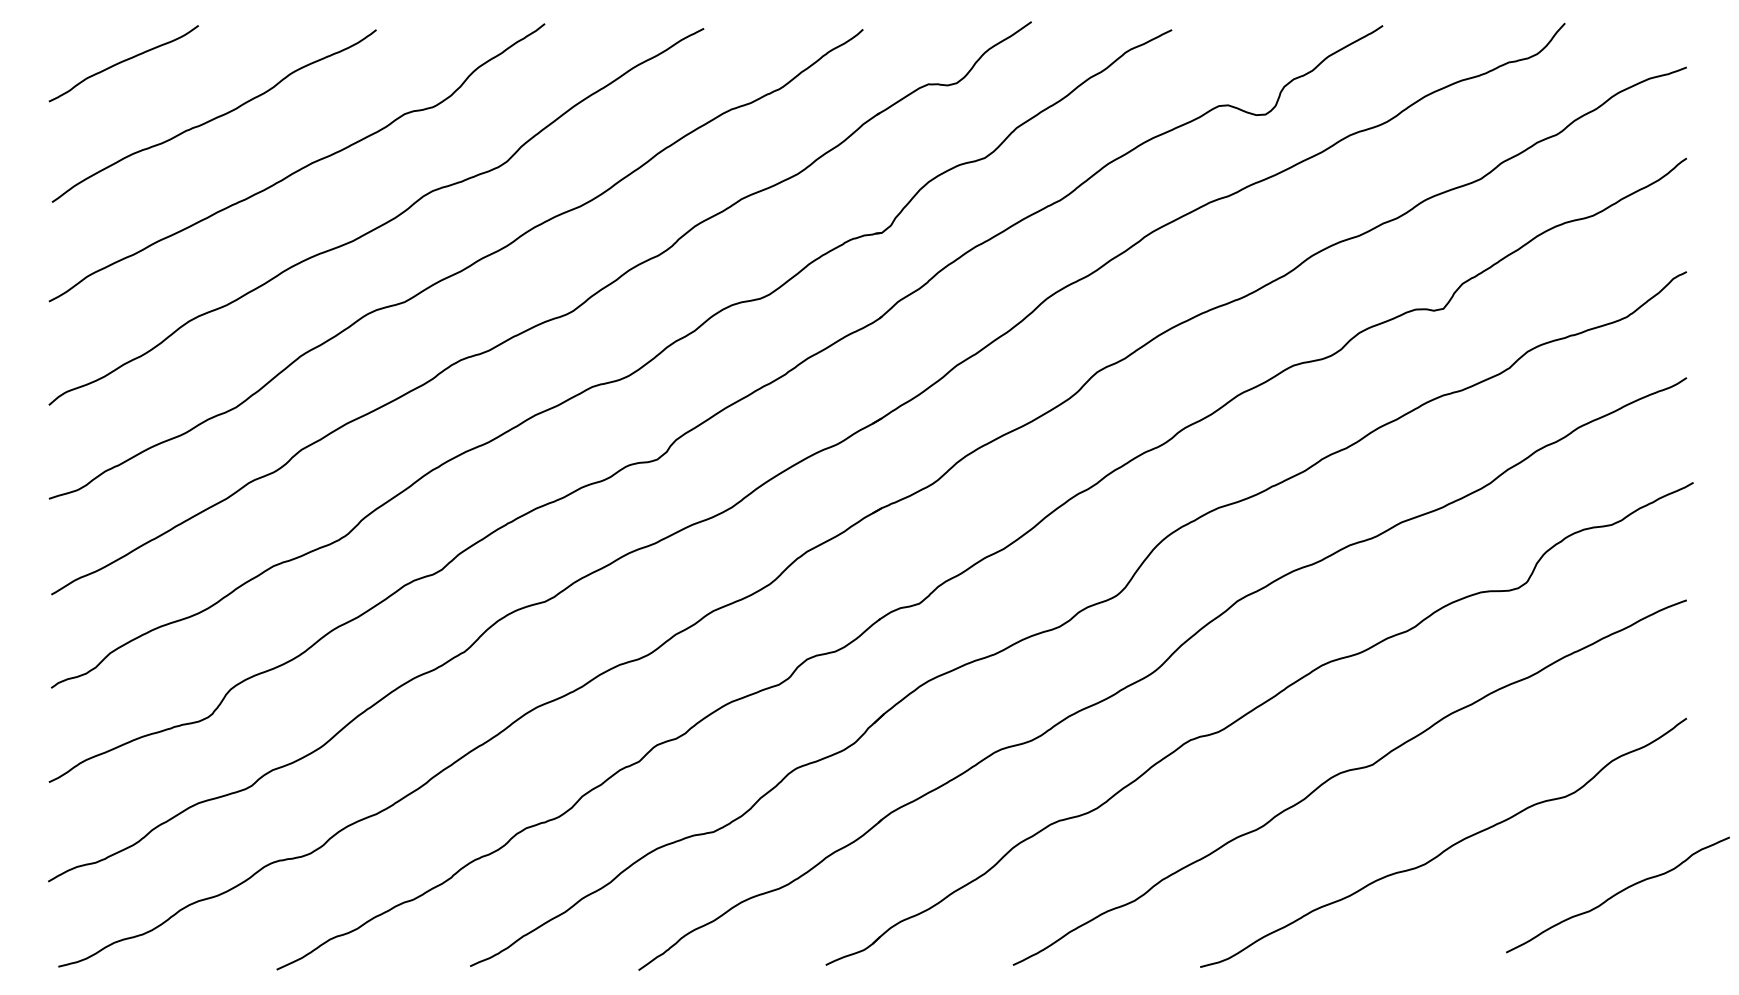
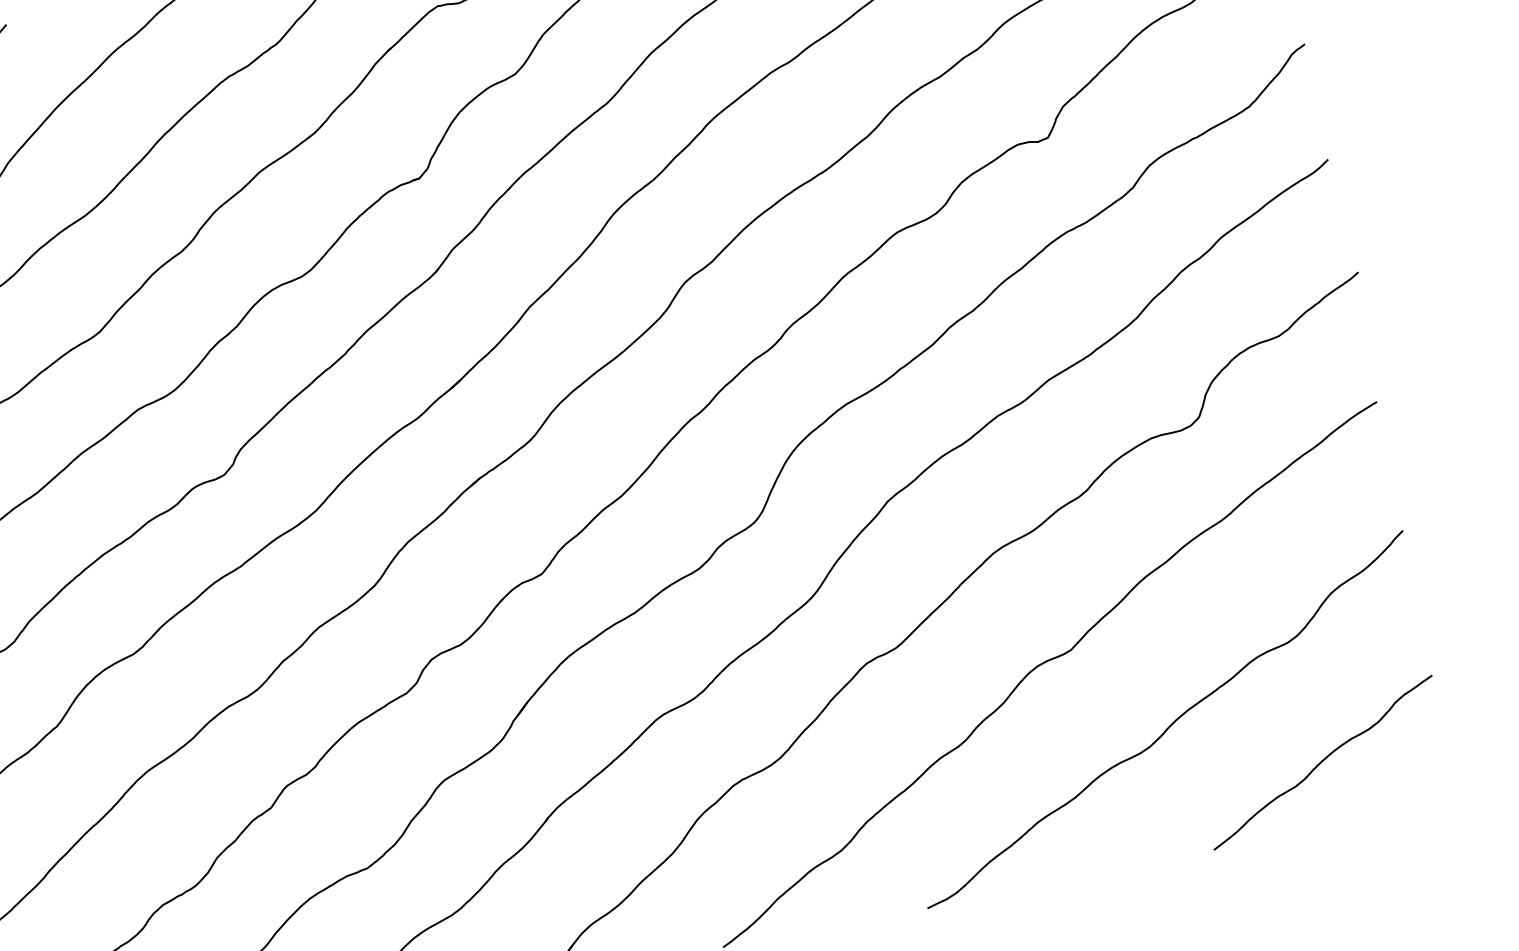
curve: (1617, 894) -> (1322, 762), moved

